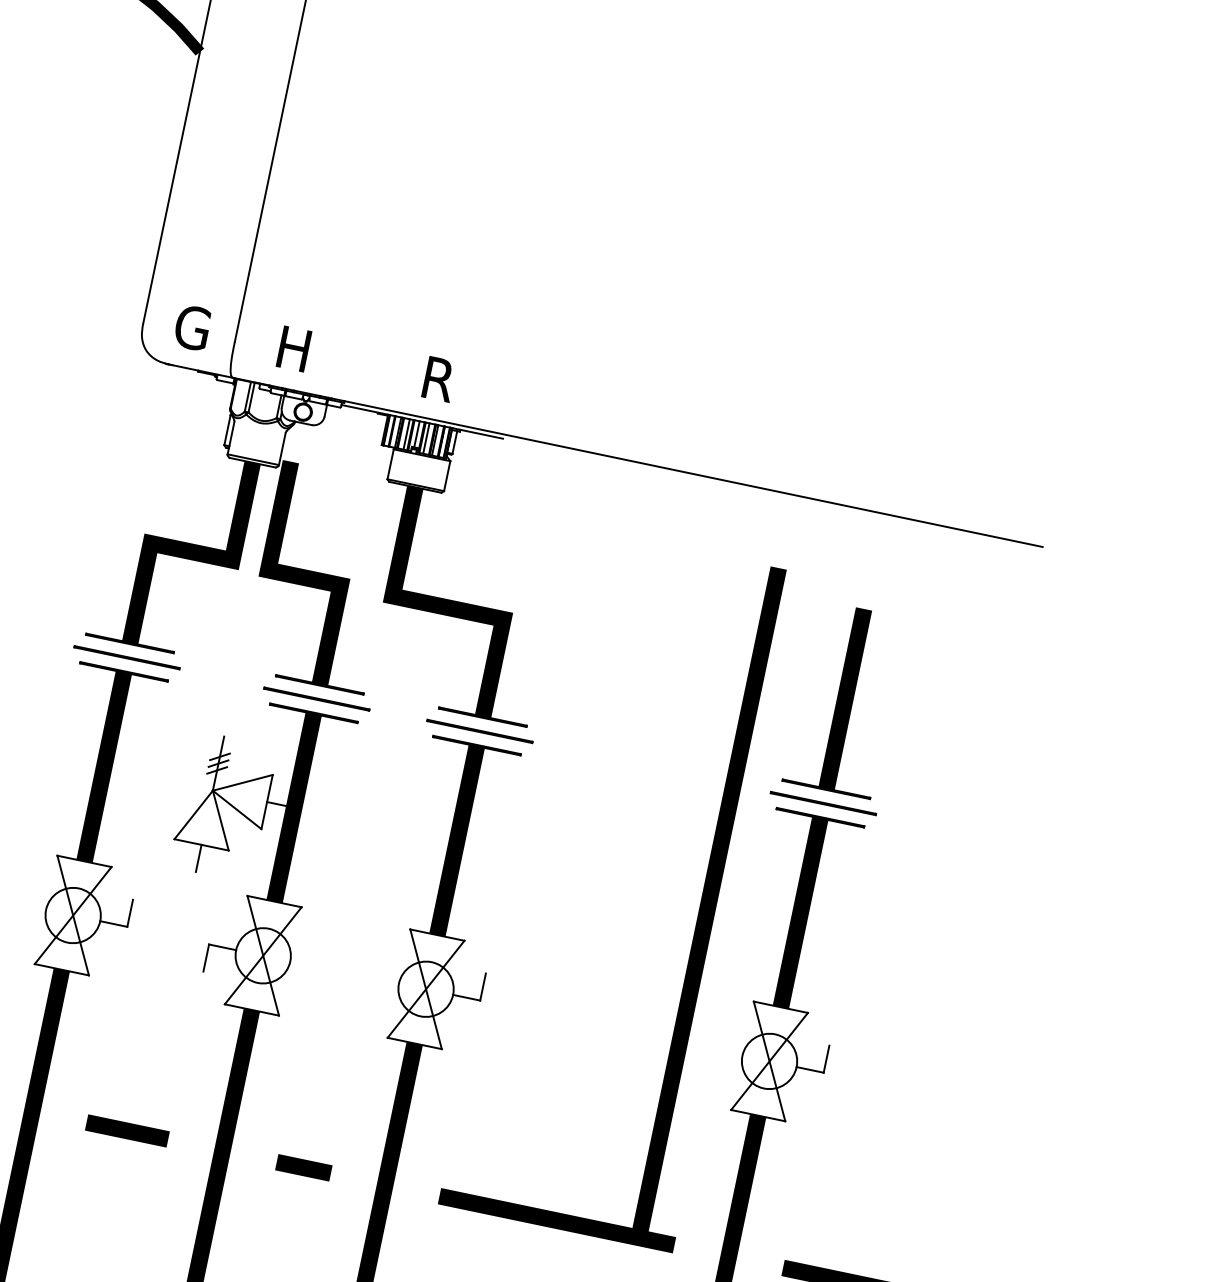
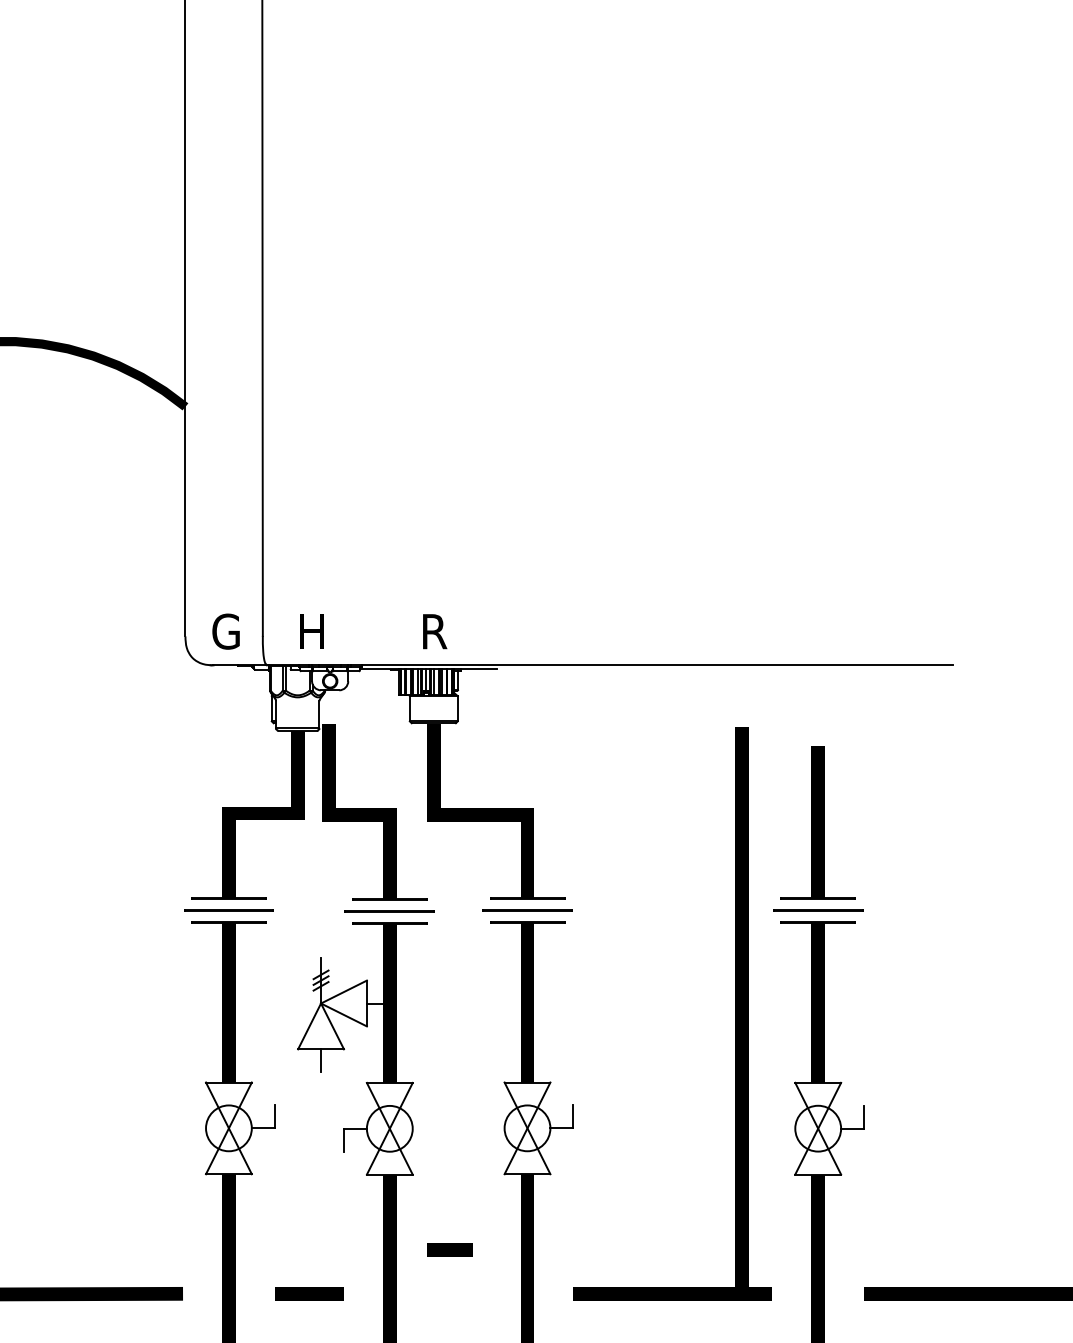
line: (303, 1167) -> (449, 1249), moved

